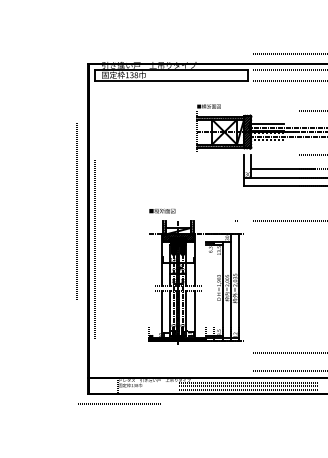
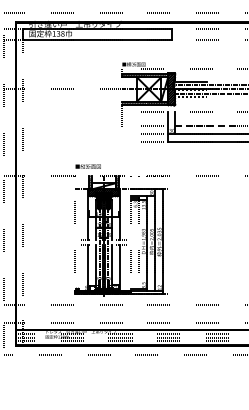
line: (283, 169) -> (206, 125), solid -> dashed

